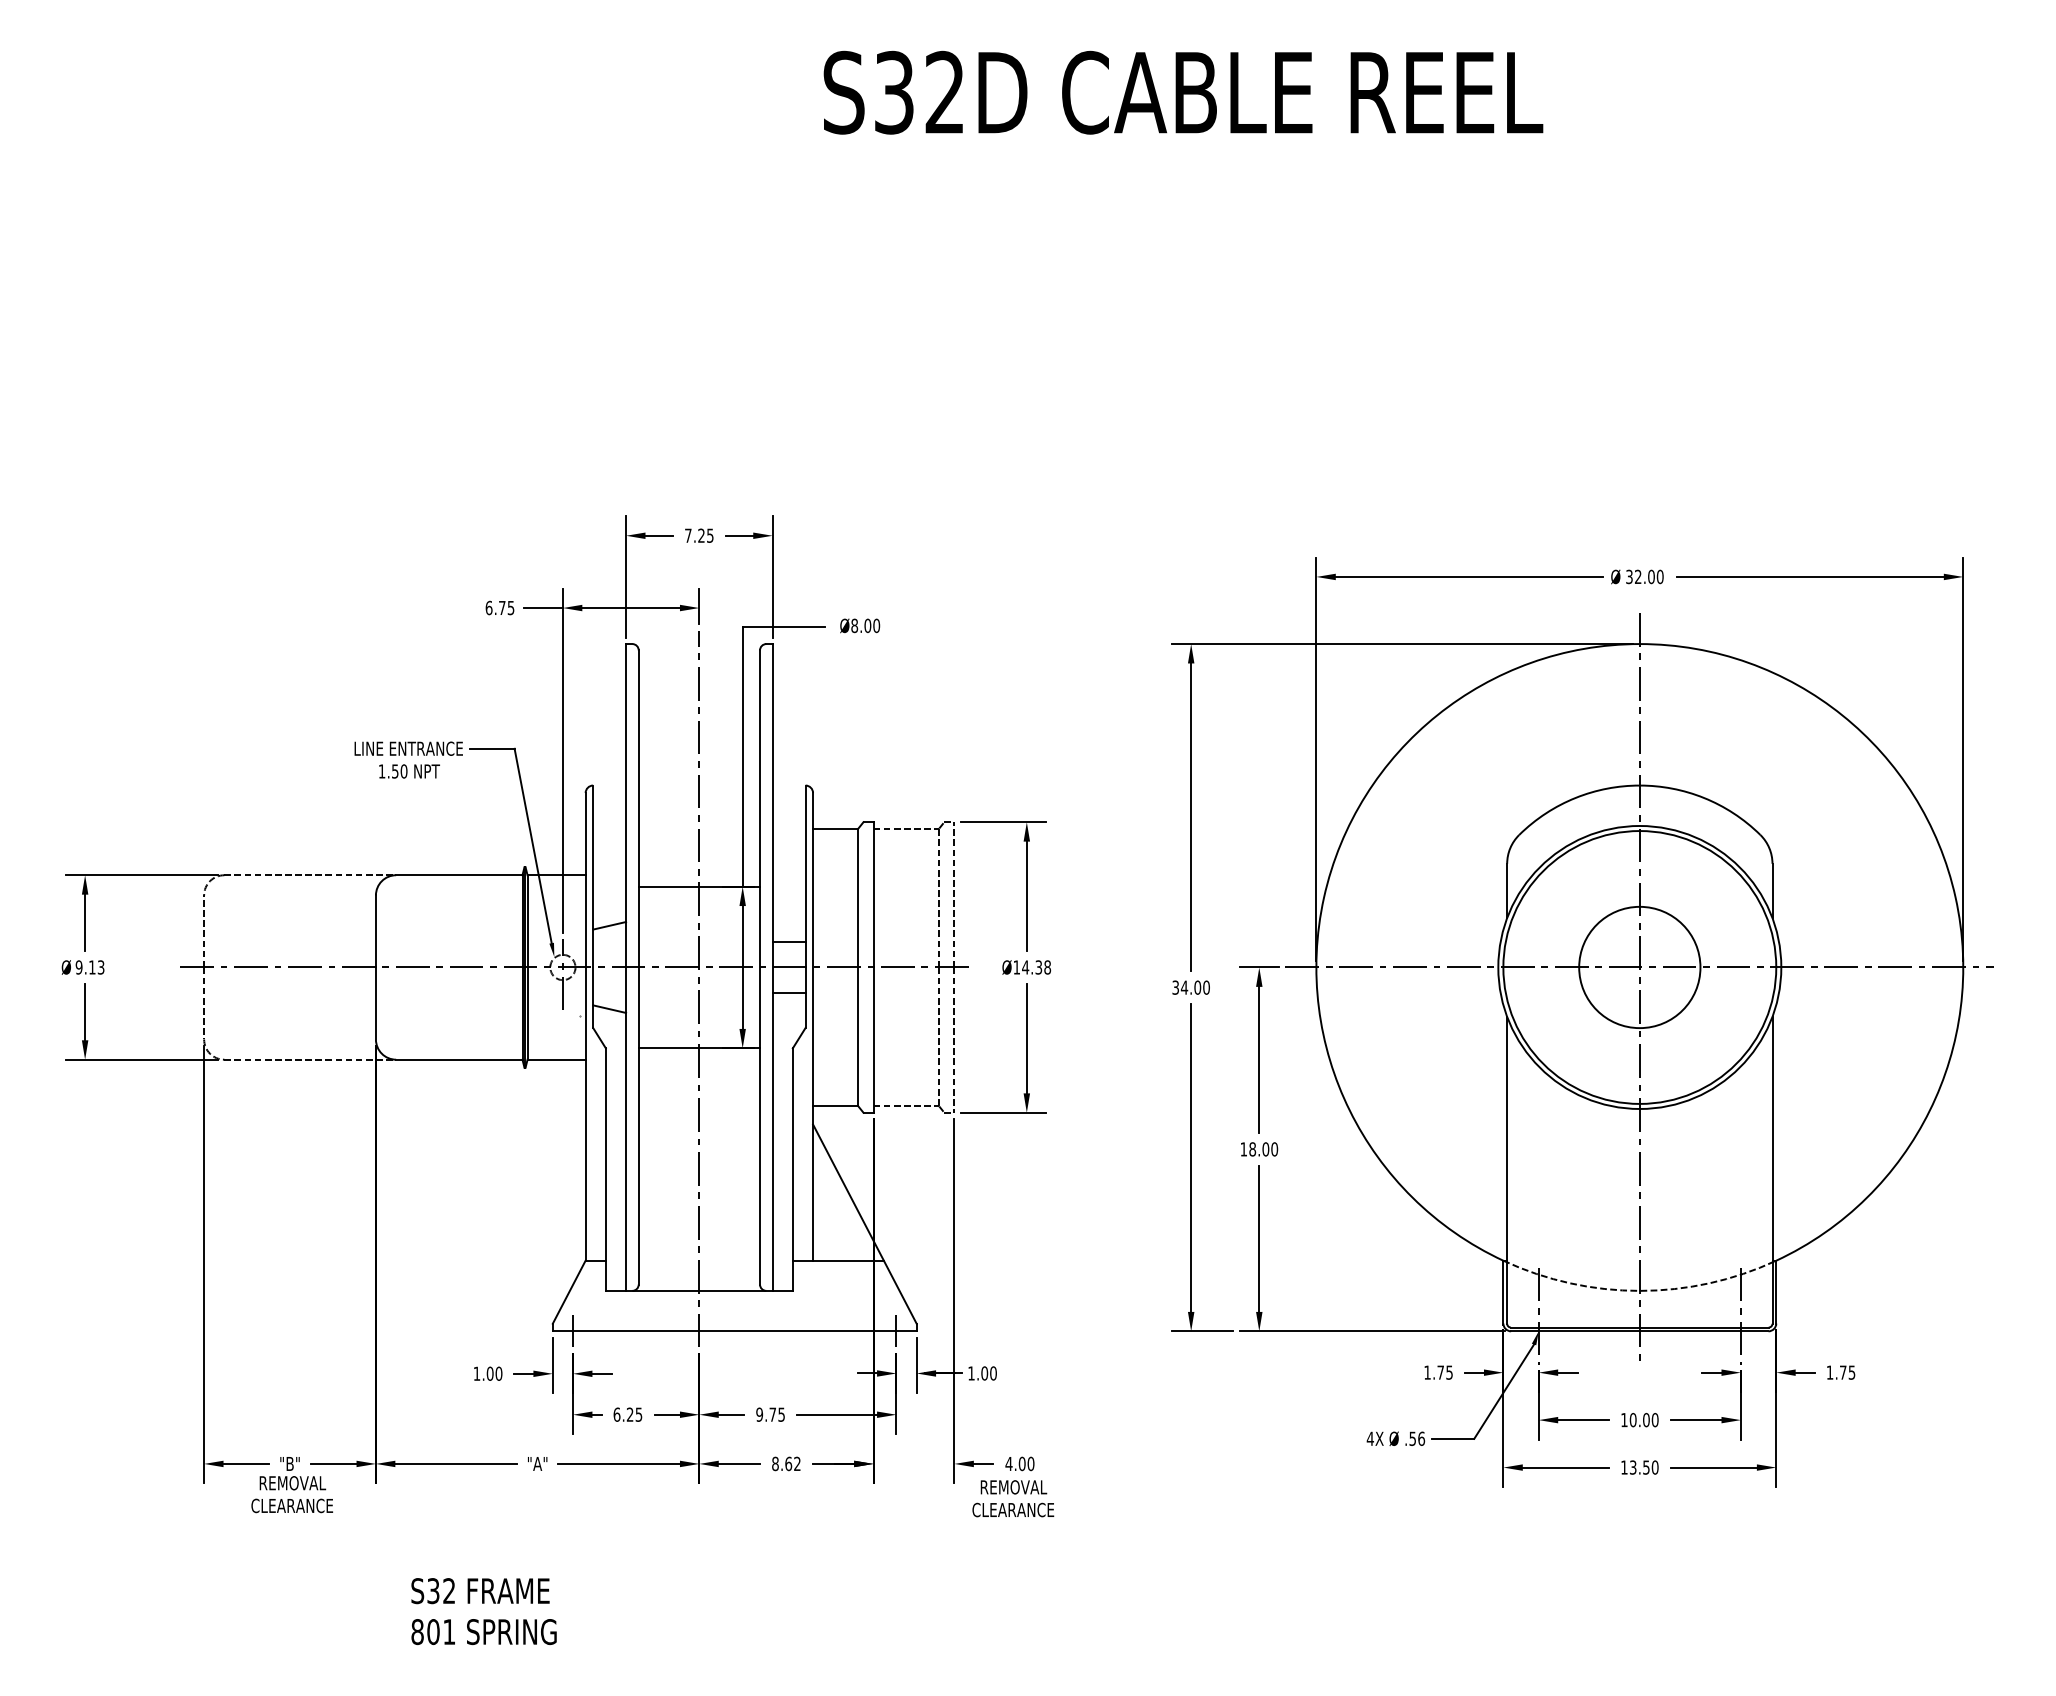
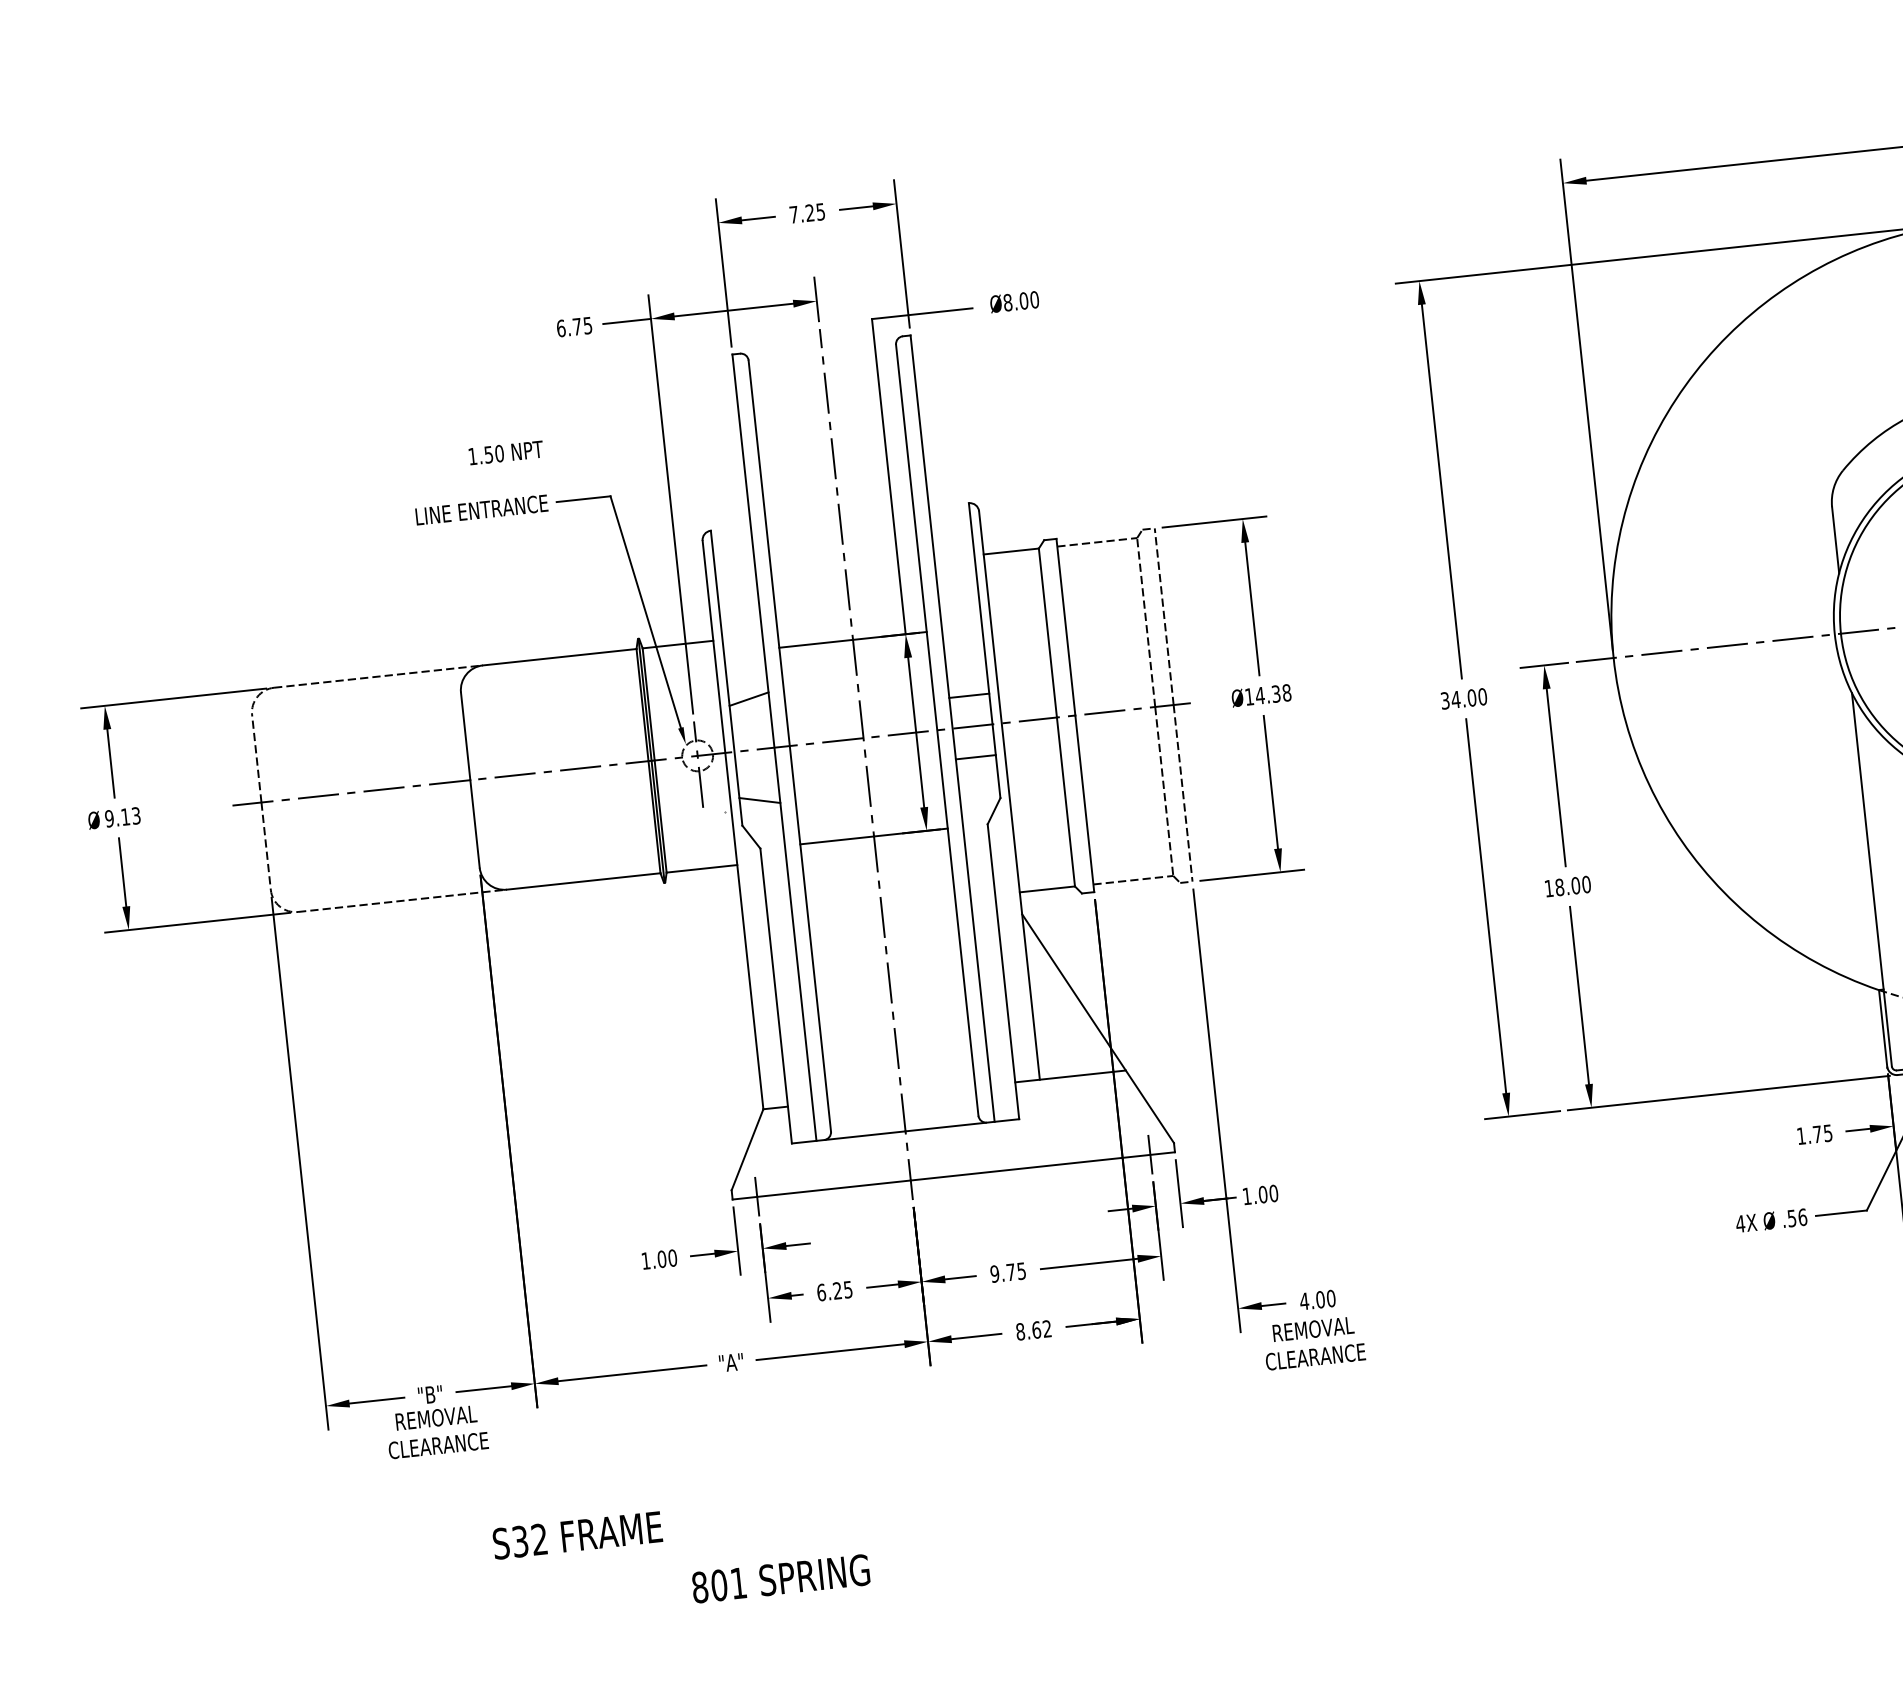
text: (409, 771) -> (506, 453), moved
text: (480, 1591) -> (577, 1535), moved
text: (483, 1632) -> (780, 1579), moved

